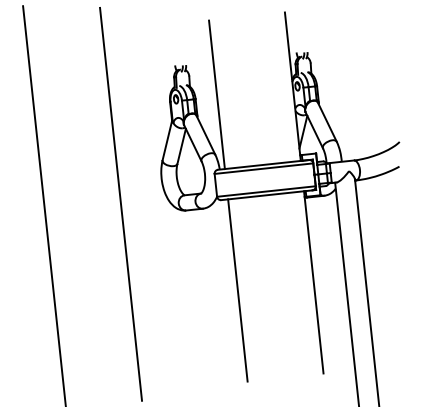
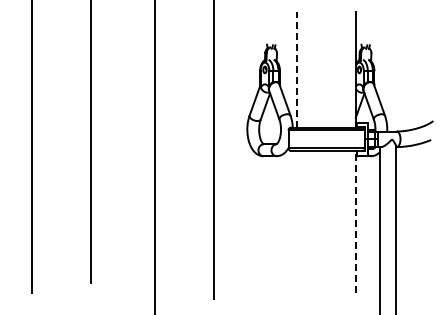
line: (216, 94) -> (296, 69), solid -> dashed
line: (313, 281) -> (355, 221), solid -> dashed
line: (237, 289) -> (296, 221), removed

